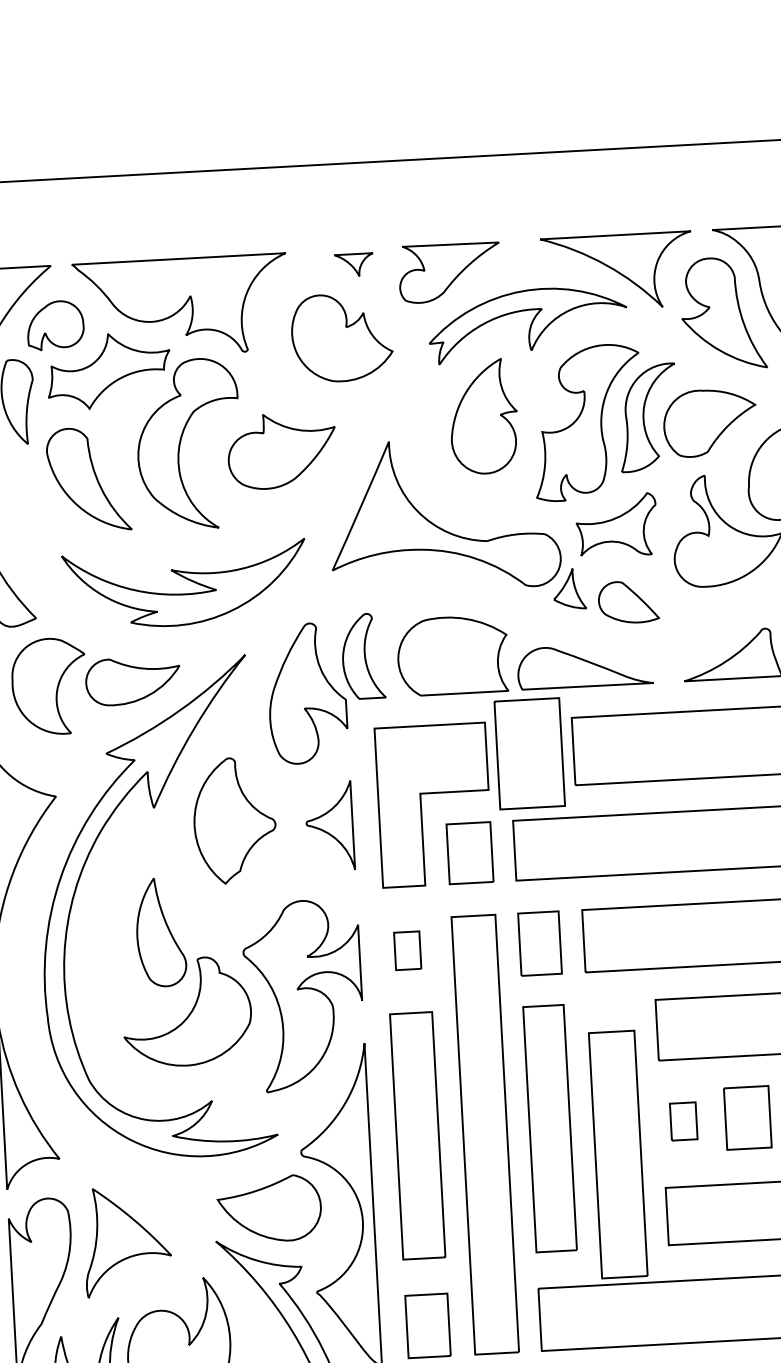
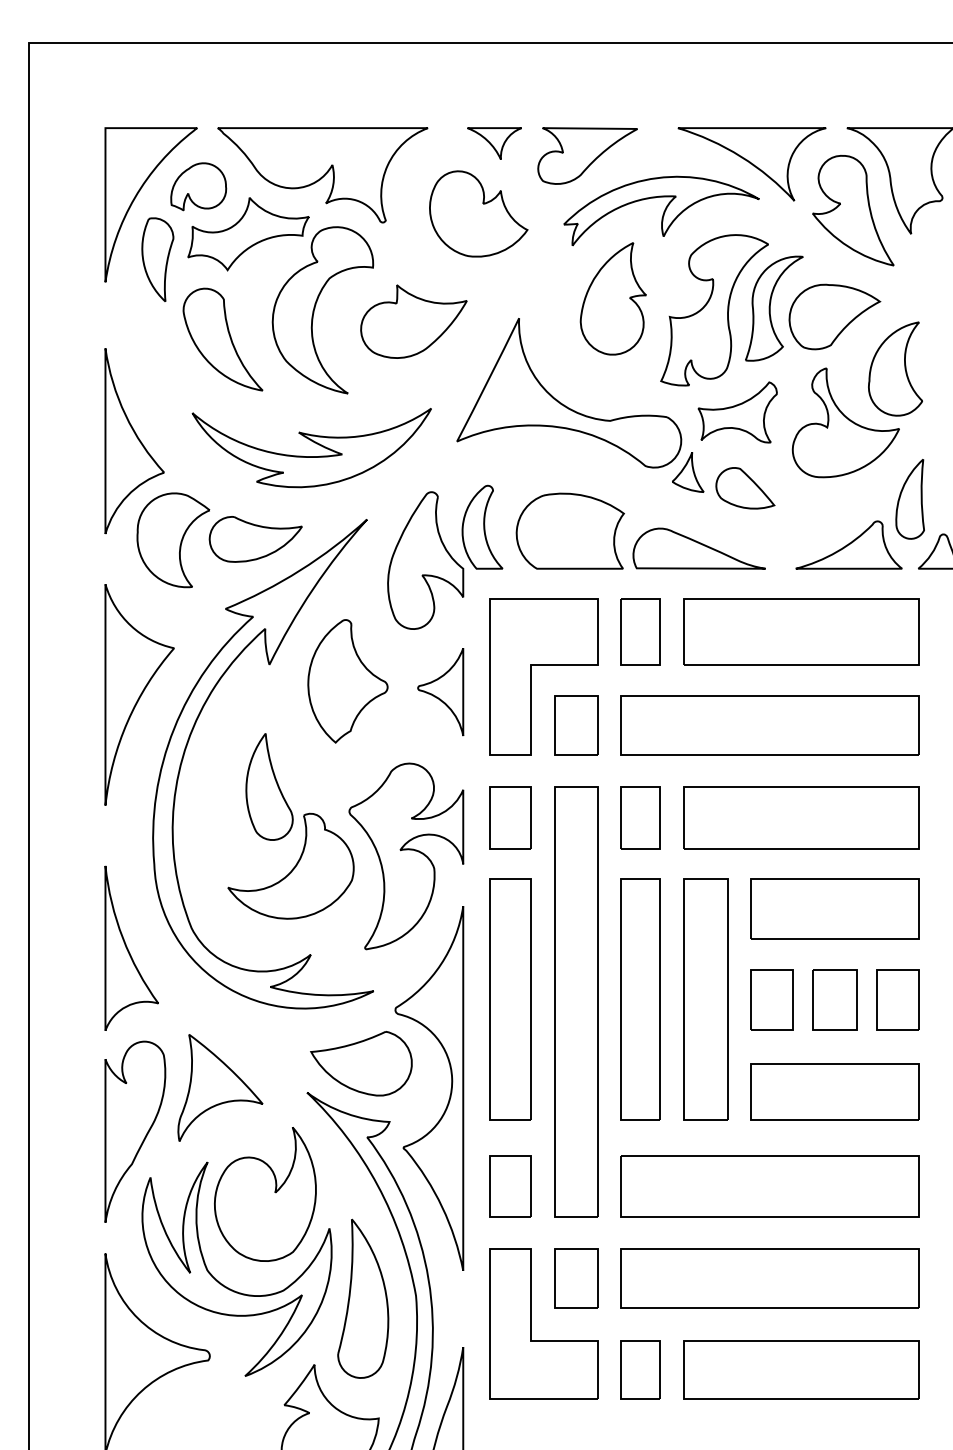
part: (354, 265) -> (494, 143), size x1.43
part: (529, 753) -> (640, 631), size x0.62
part: (407, 950) -> (510, 817), size x1.67
part: (683, 1121) -> (771, 999), size x1.67
part: (617, 1154) -> (705, 999), moved

